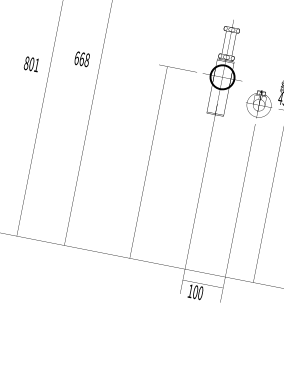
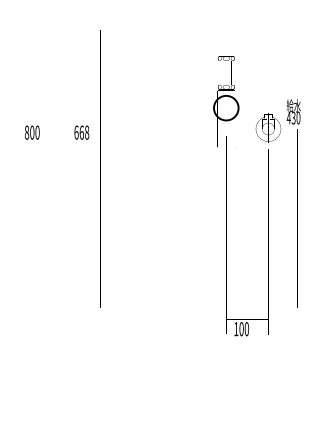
text: (81, 59) -> (81, 132), moved
text: (36, 65) -> (37, 132), 801 -> 800

